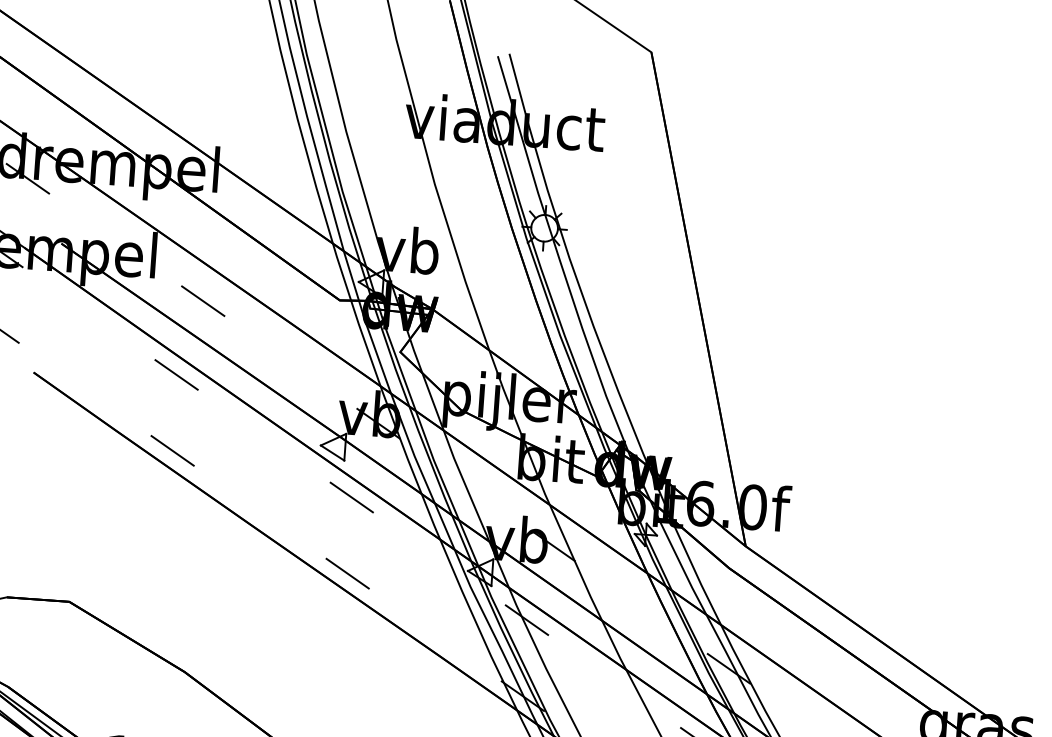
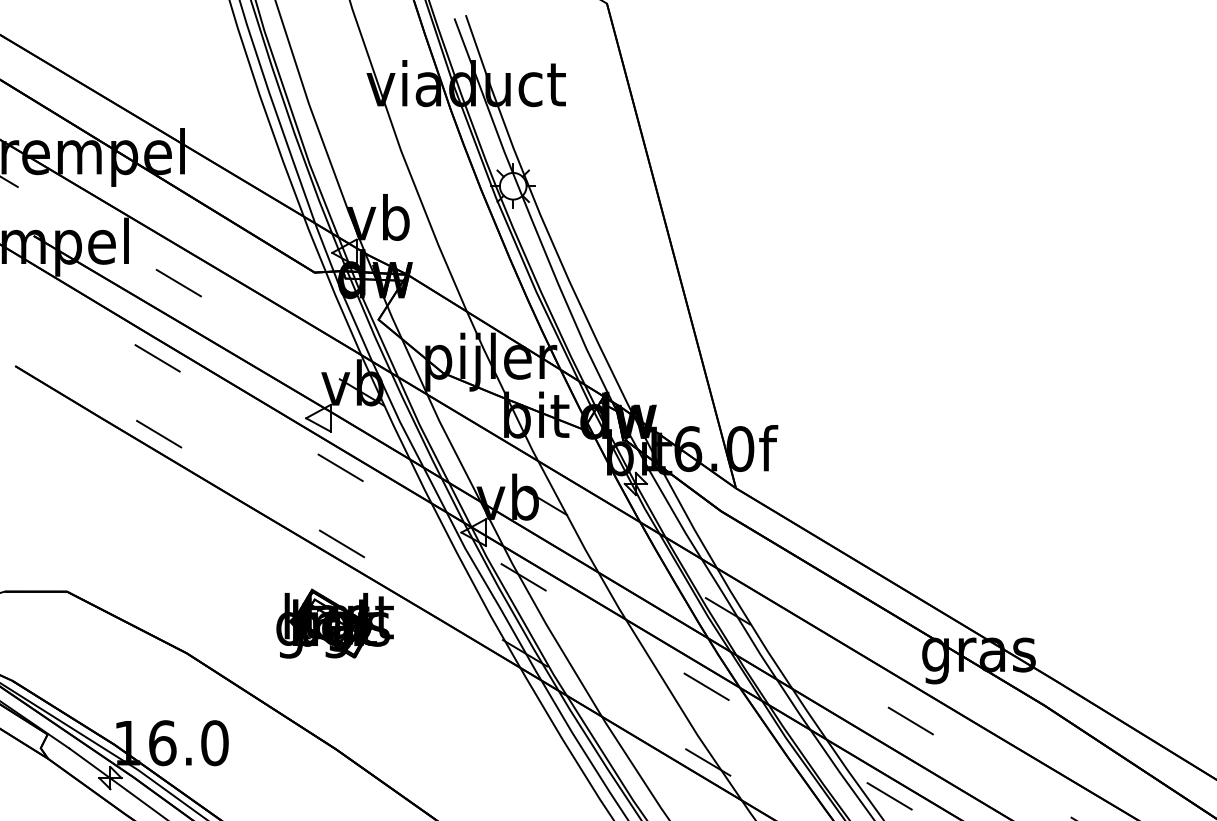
part: (334, 652) -> (334, 623), added

